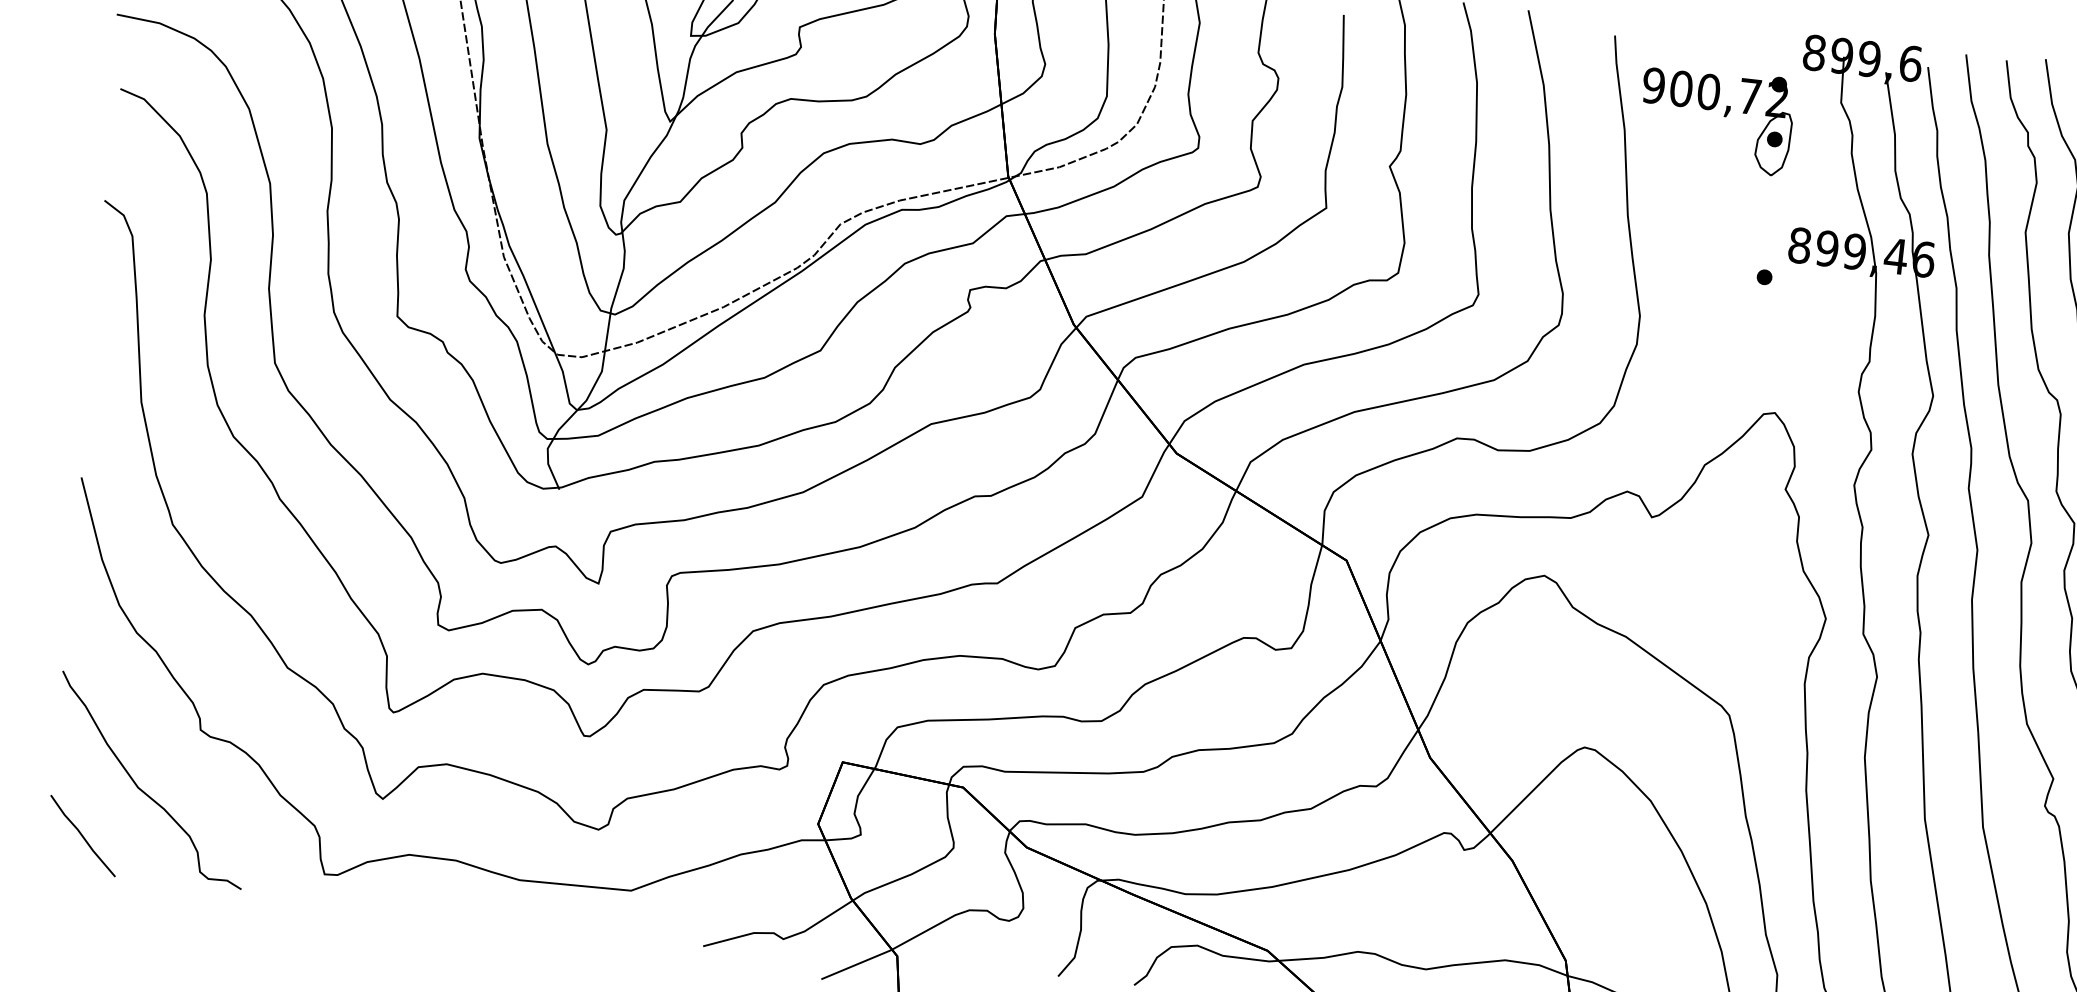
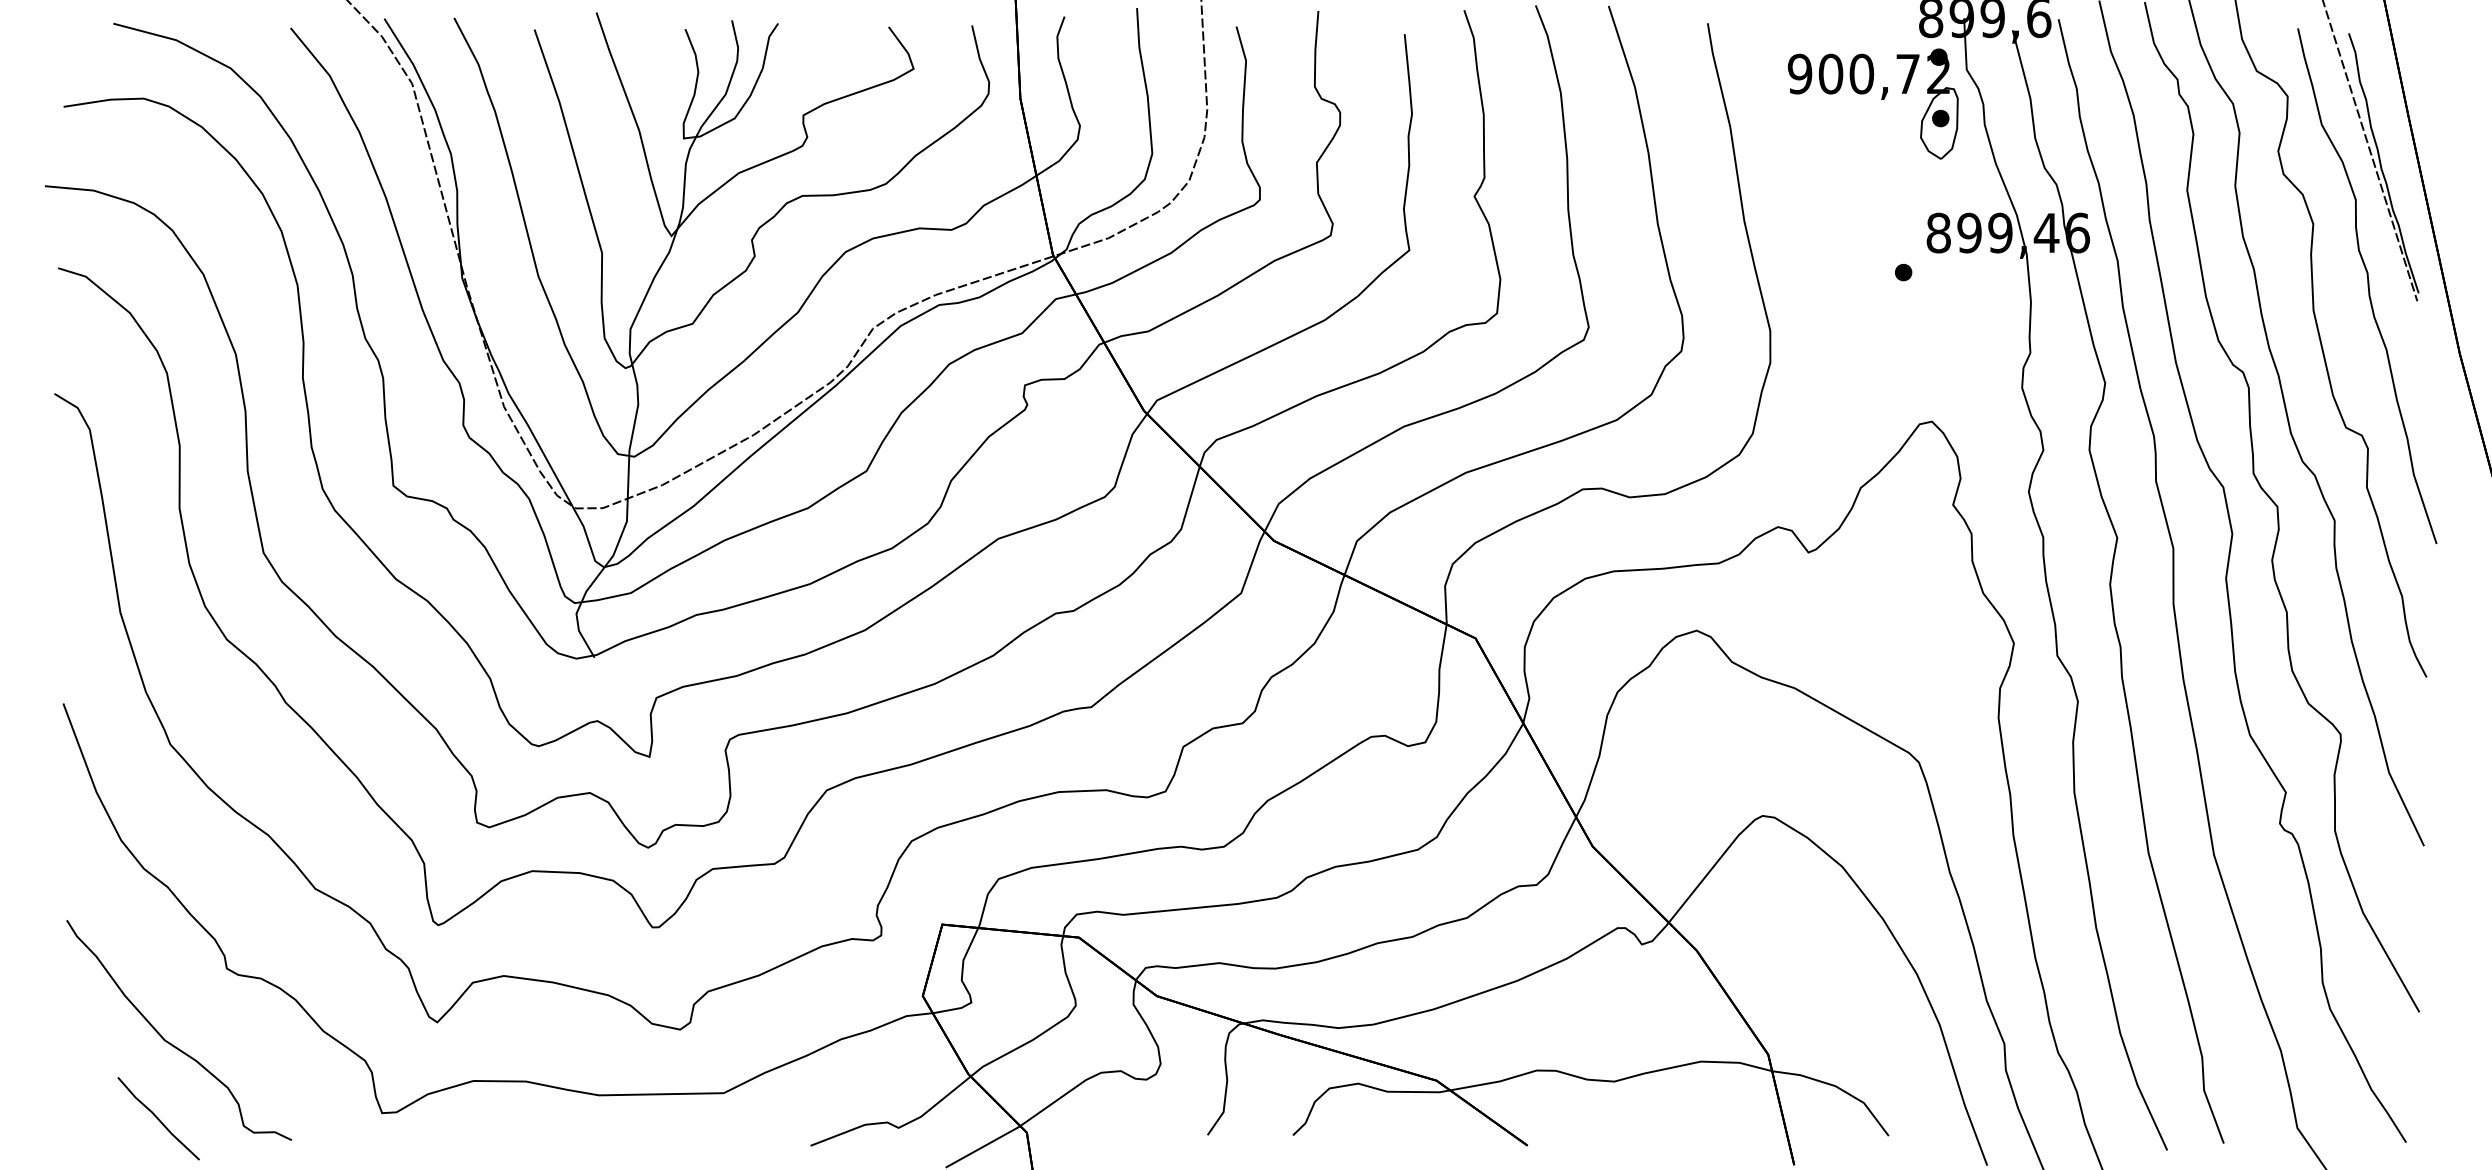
part: (1723, 116) -> (1881, 99), moved
line: (82, 835) -> (158, 1118), moved

